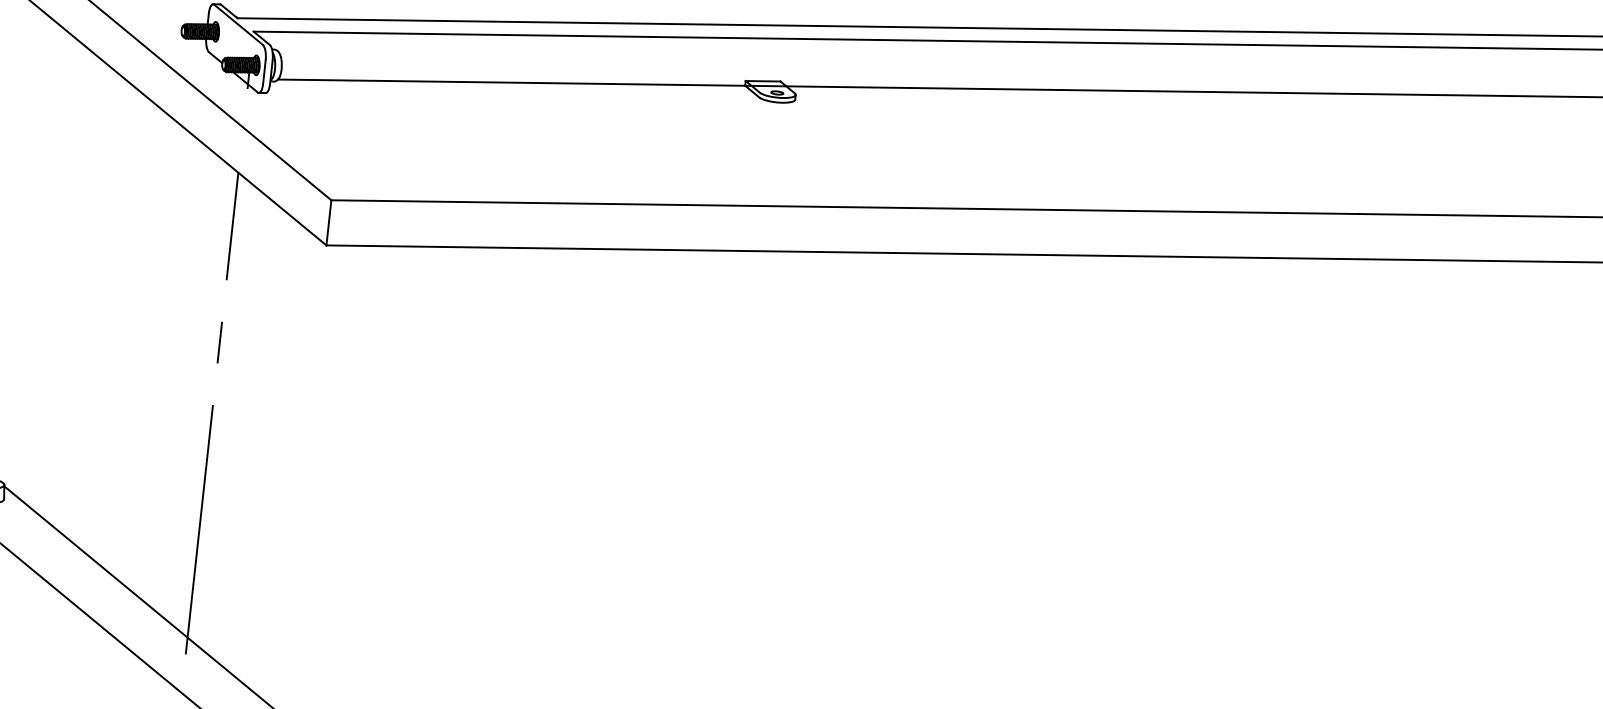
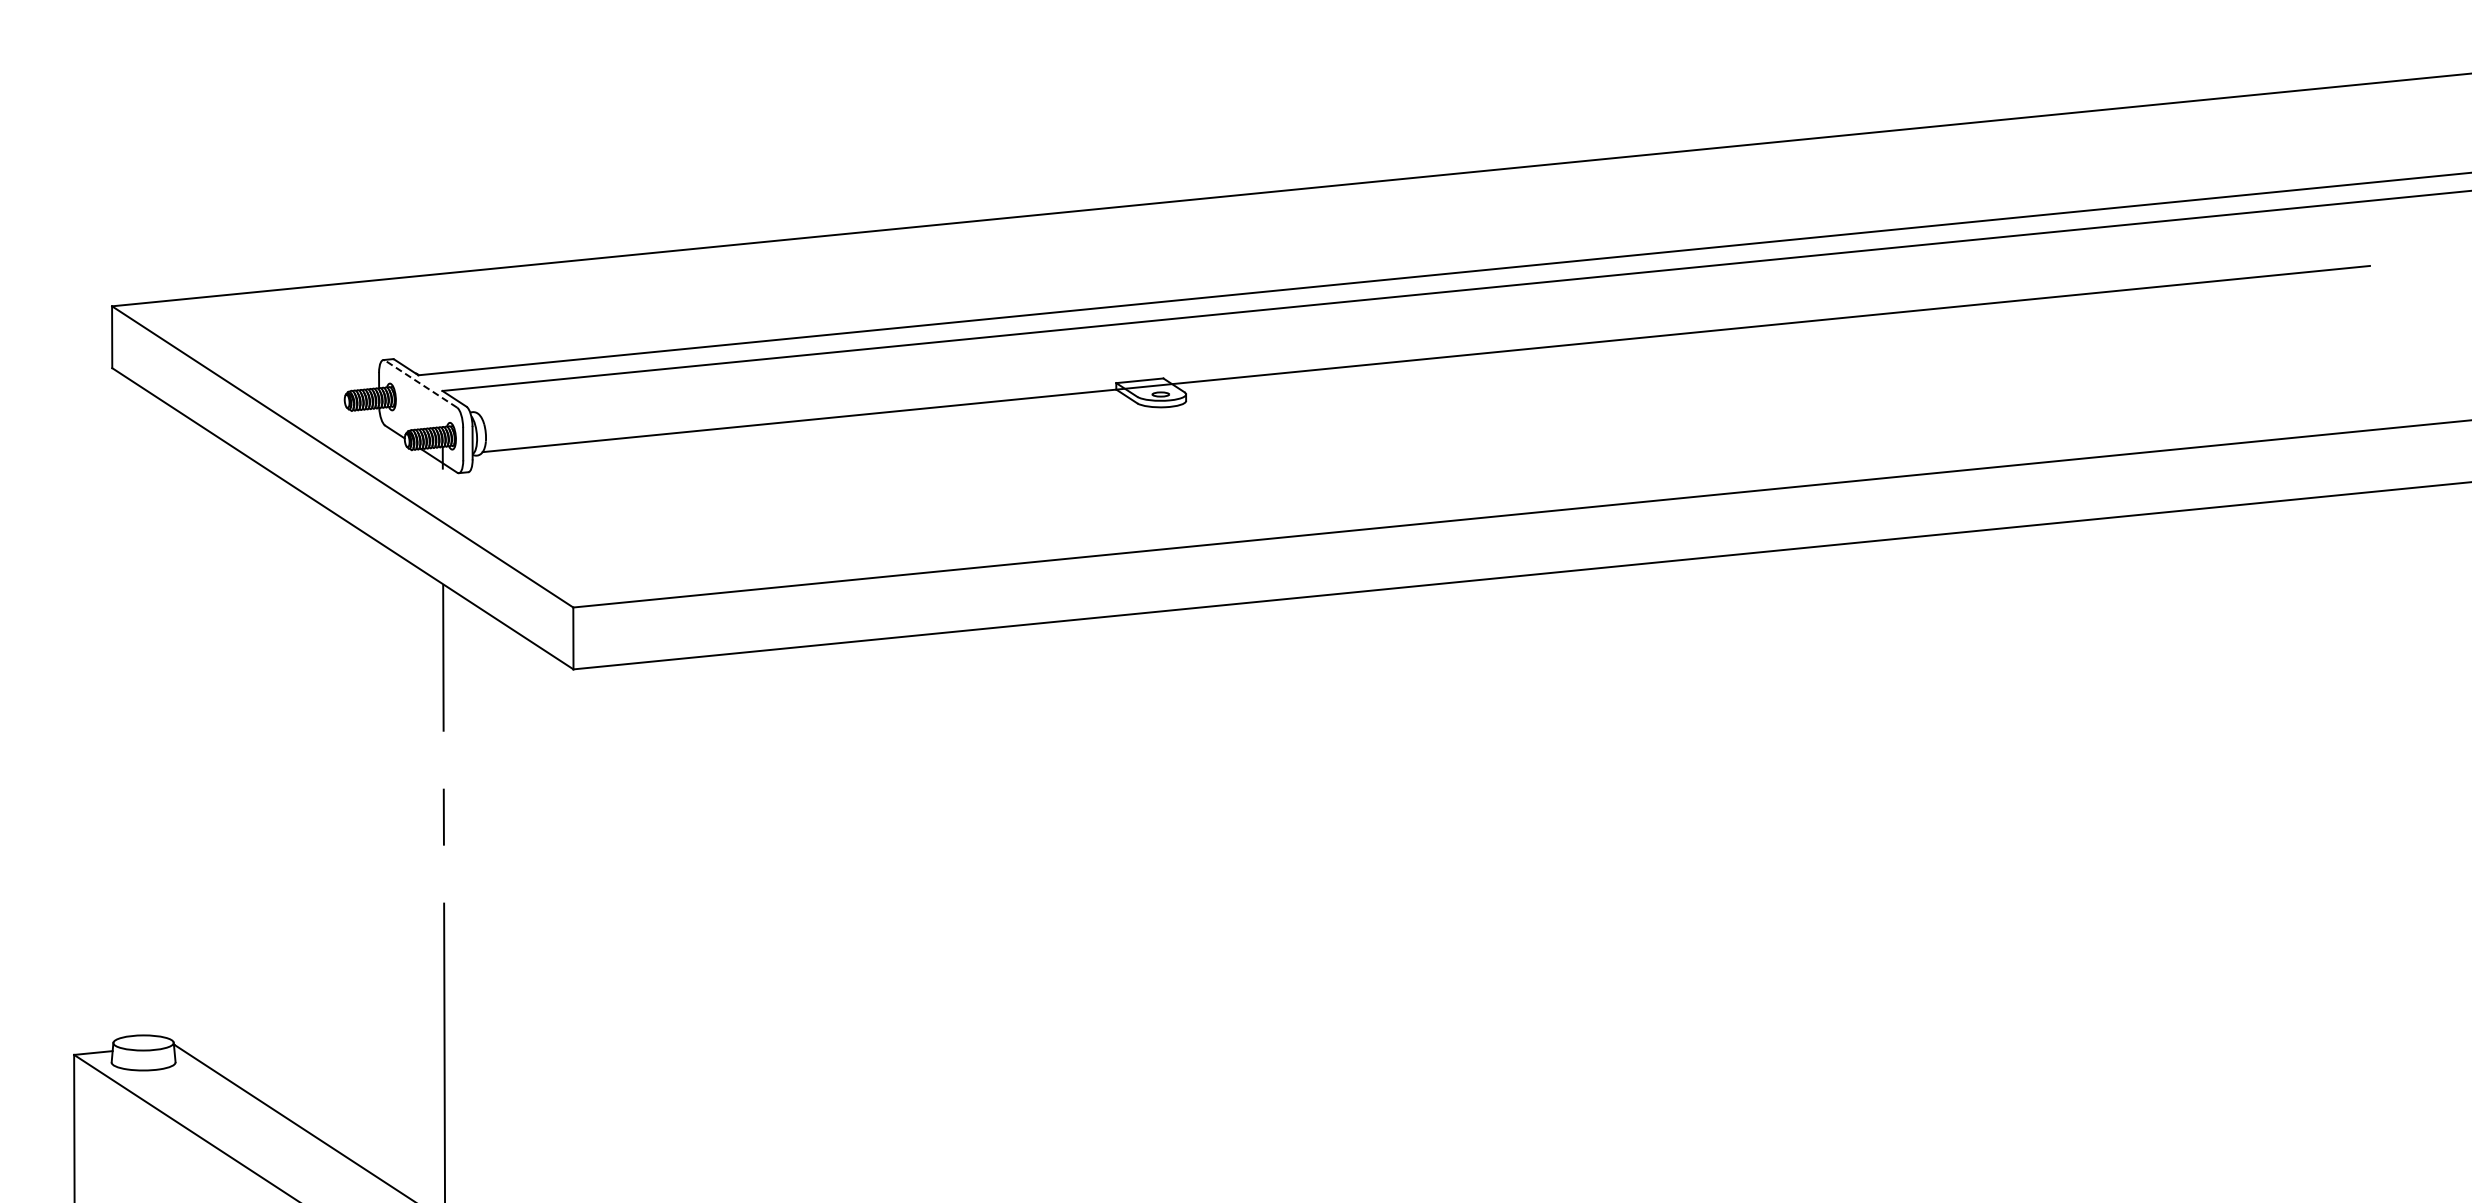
line: (238, 24) -> (420, 383), solid -> dashed

